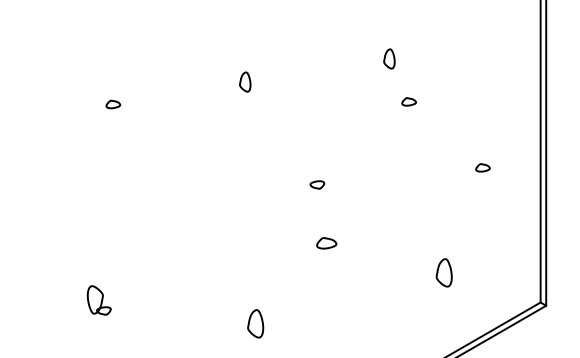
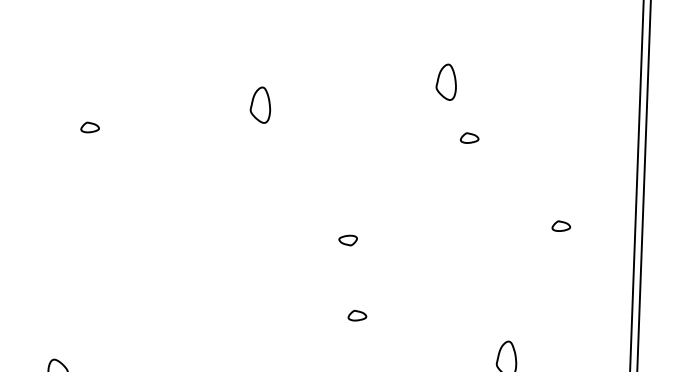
part: (389, 58) -> (446, 81), size x1.43
part: (244, 81) -> (259, 104), size x1.43
part: (326, 243) -> (357, 315), size x0.71

